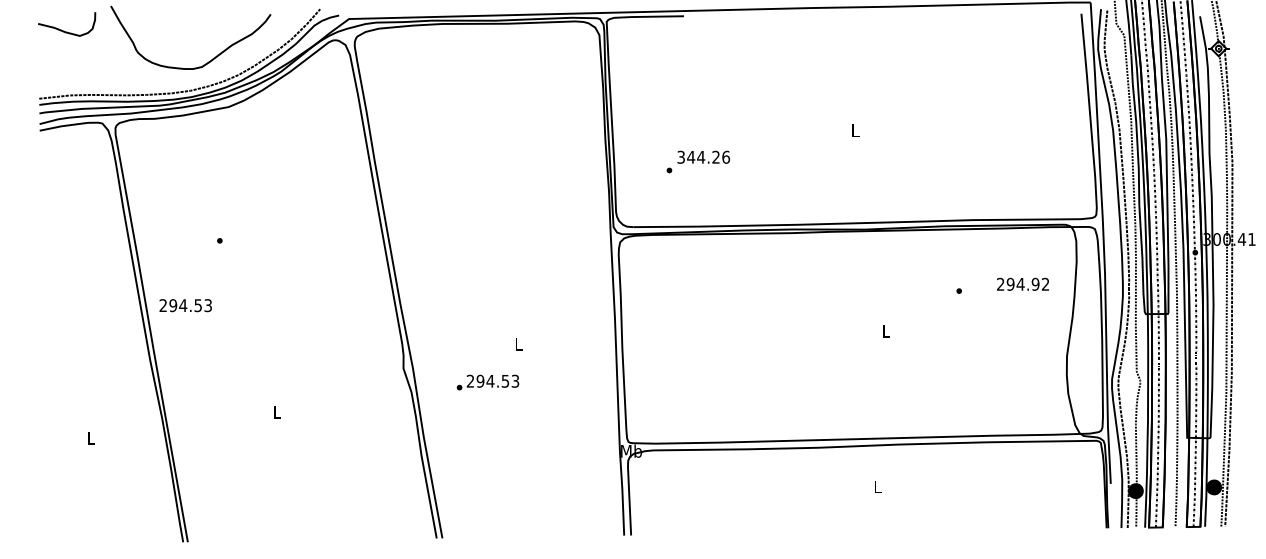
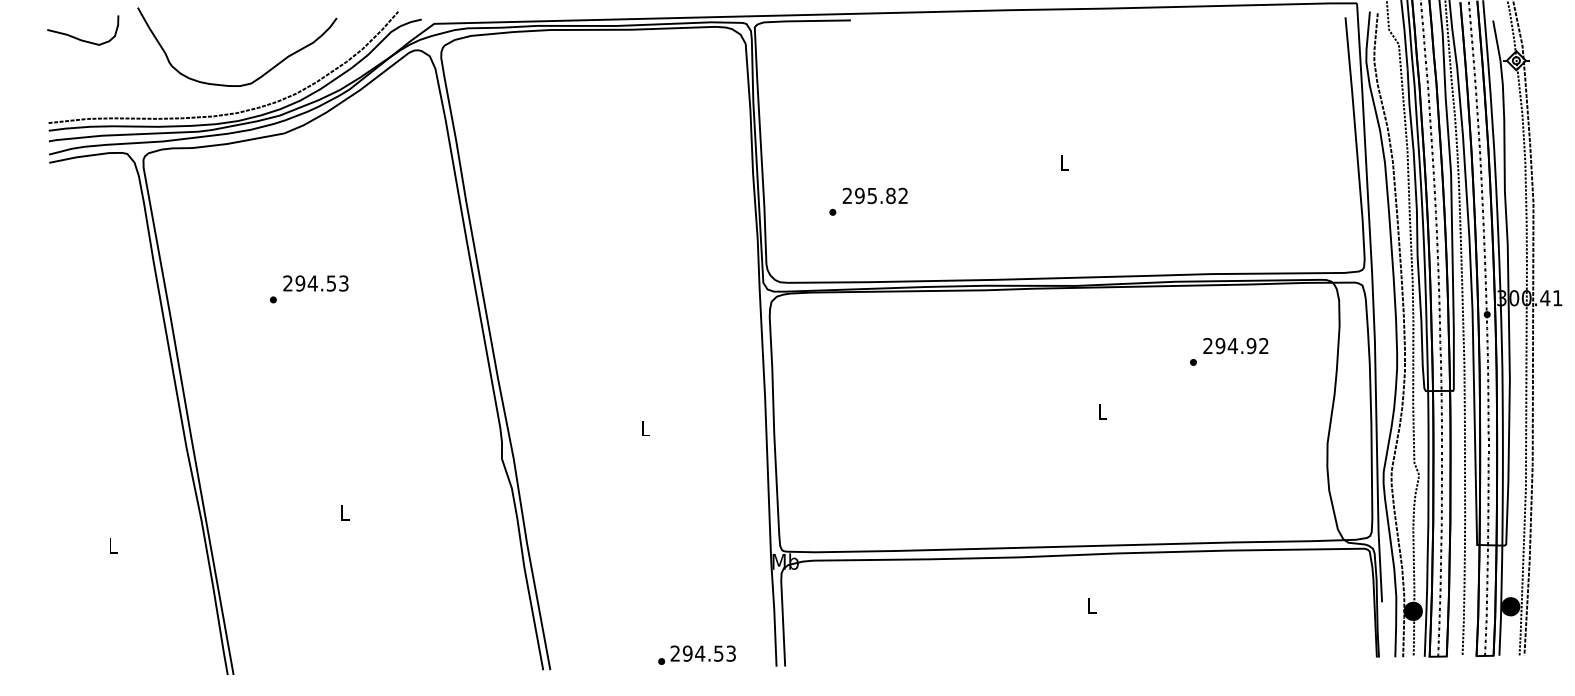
text: (703, 156) -> (875, 195), 344.26 -> 295.82
text: (1022, 284) -> (1235, 346), moved
text: (185, 305) -> (315, 283), moved
text: (487, 381) -> (696, 654), moved

